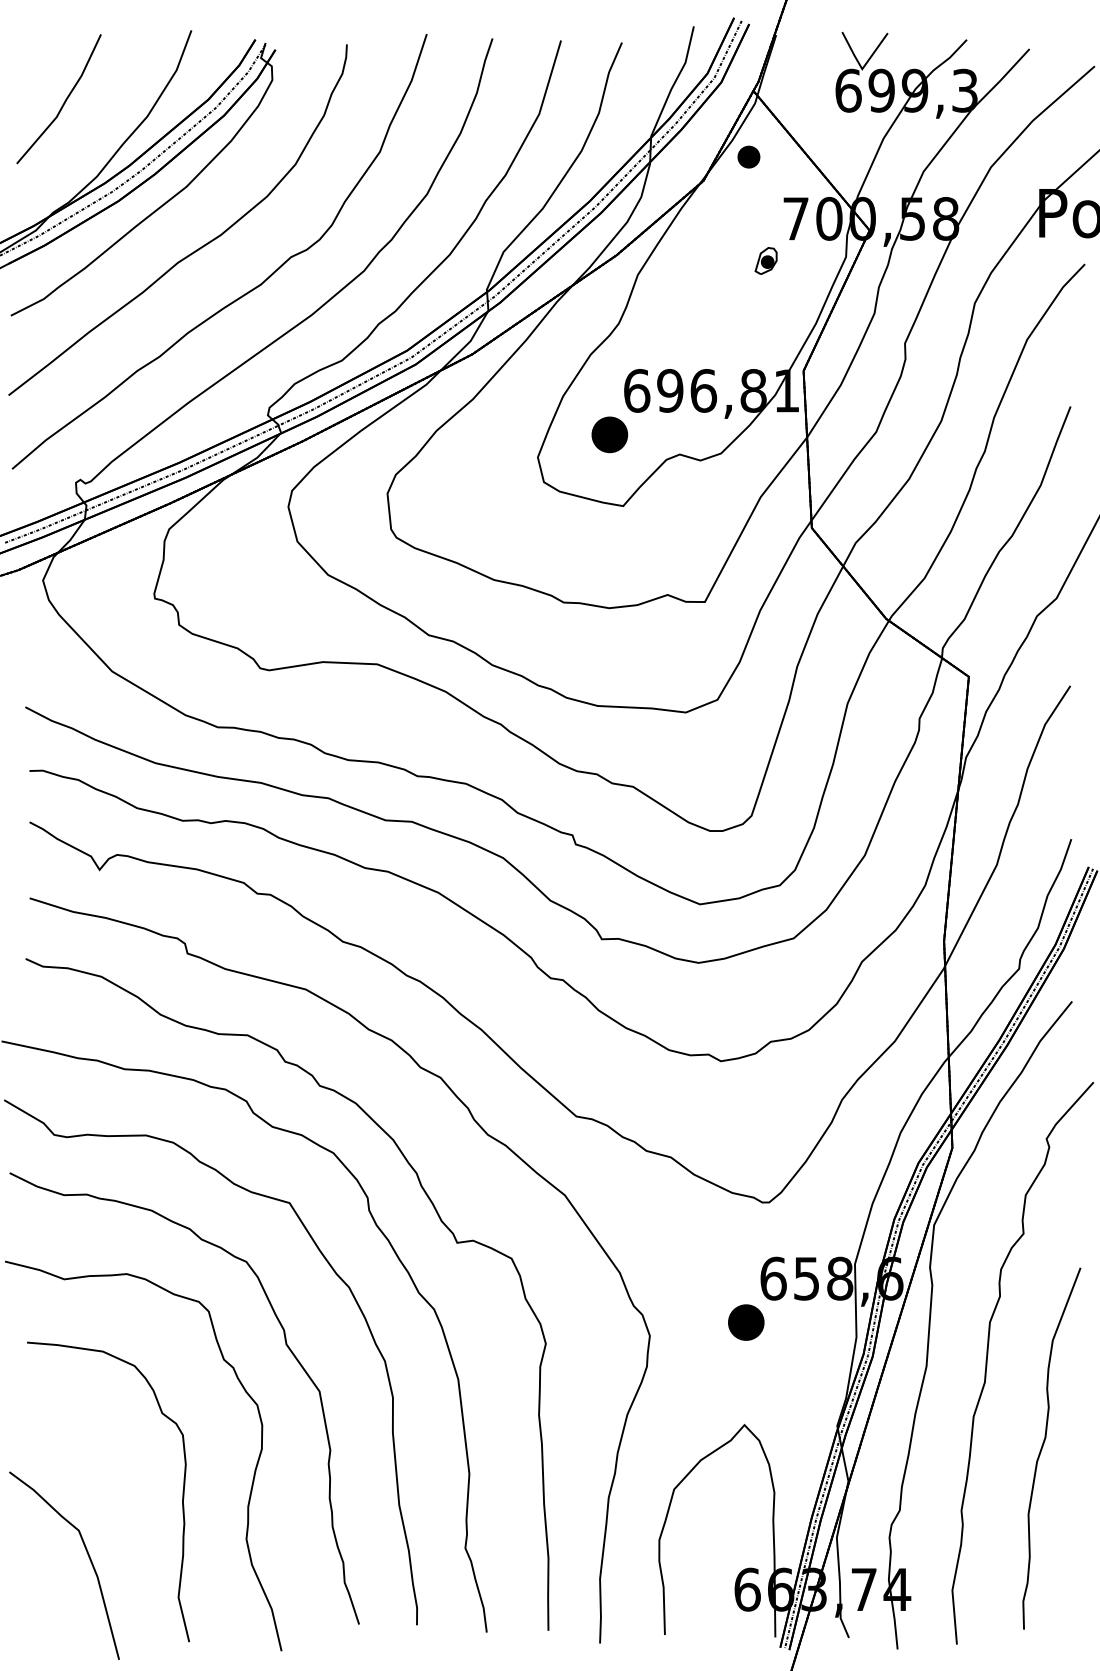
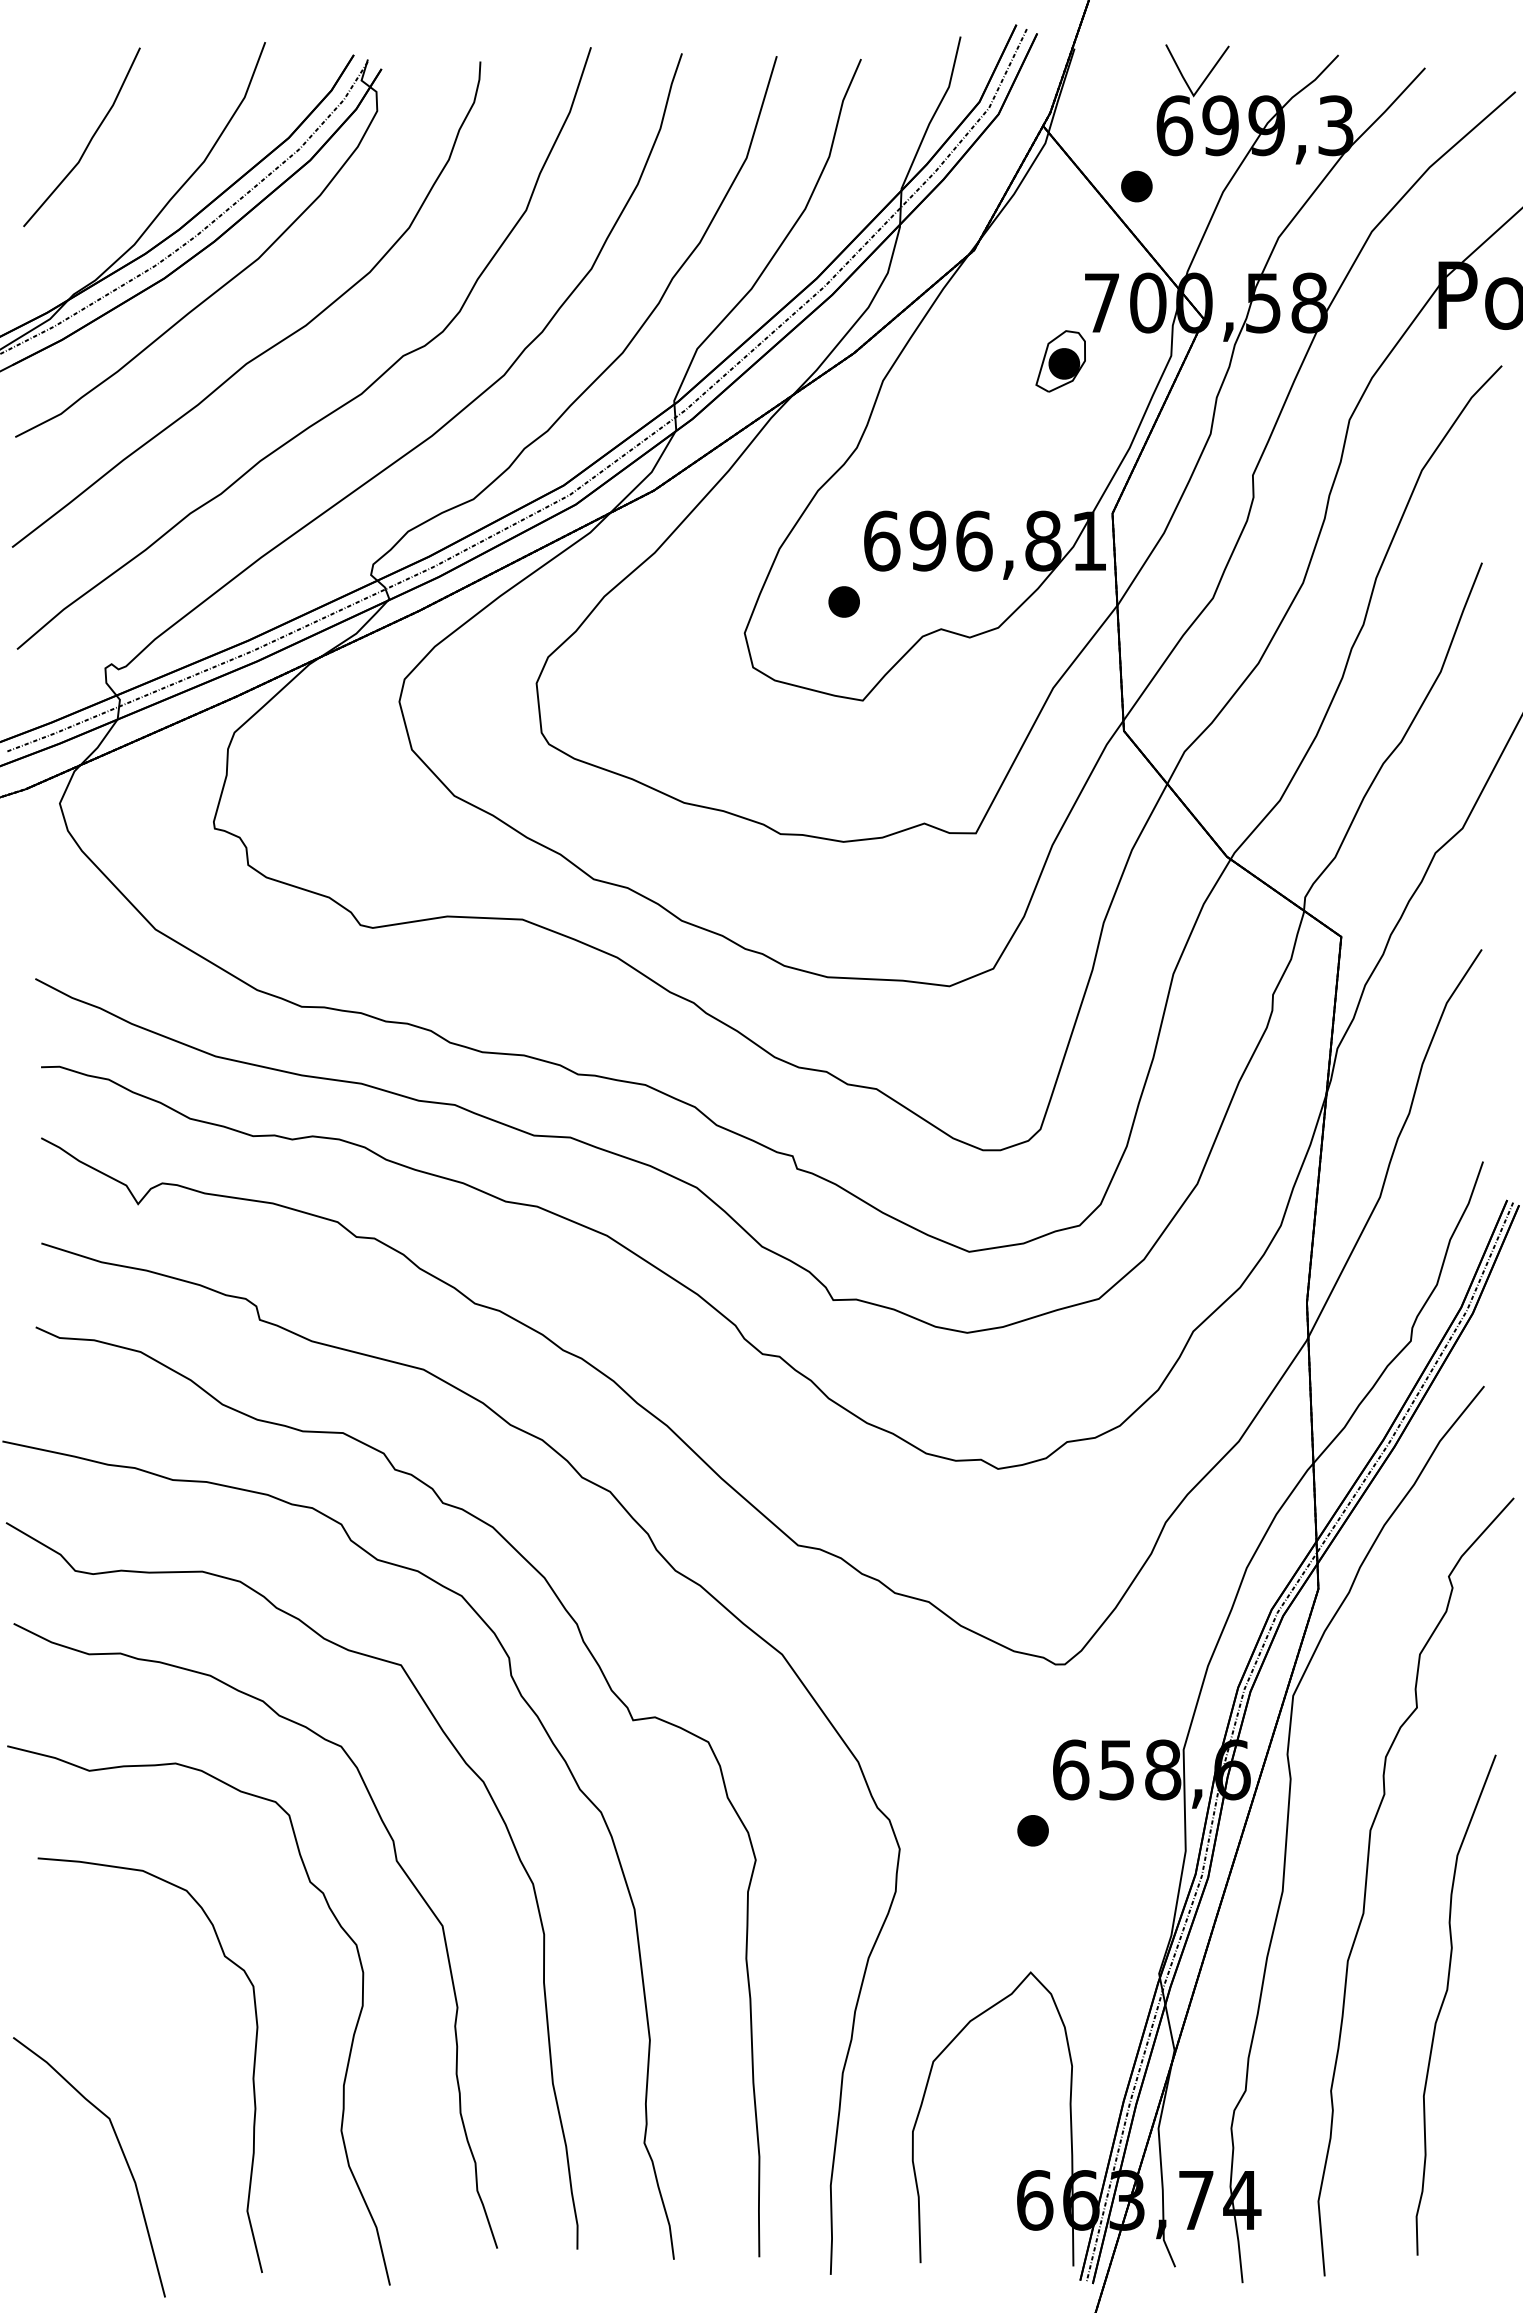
part: (748, 157) -> (1136, 186), moved
part: (766, 261) -> (1060, 361), size x1.67
part: (609, 434) -> (843, 601), size x0.62
part: (745, 1322) -> (1032, 1830), size x0.62

